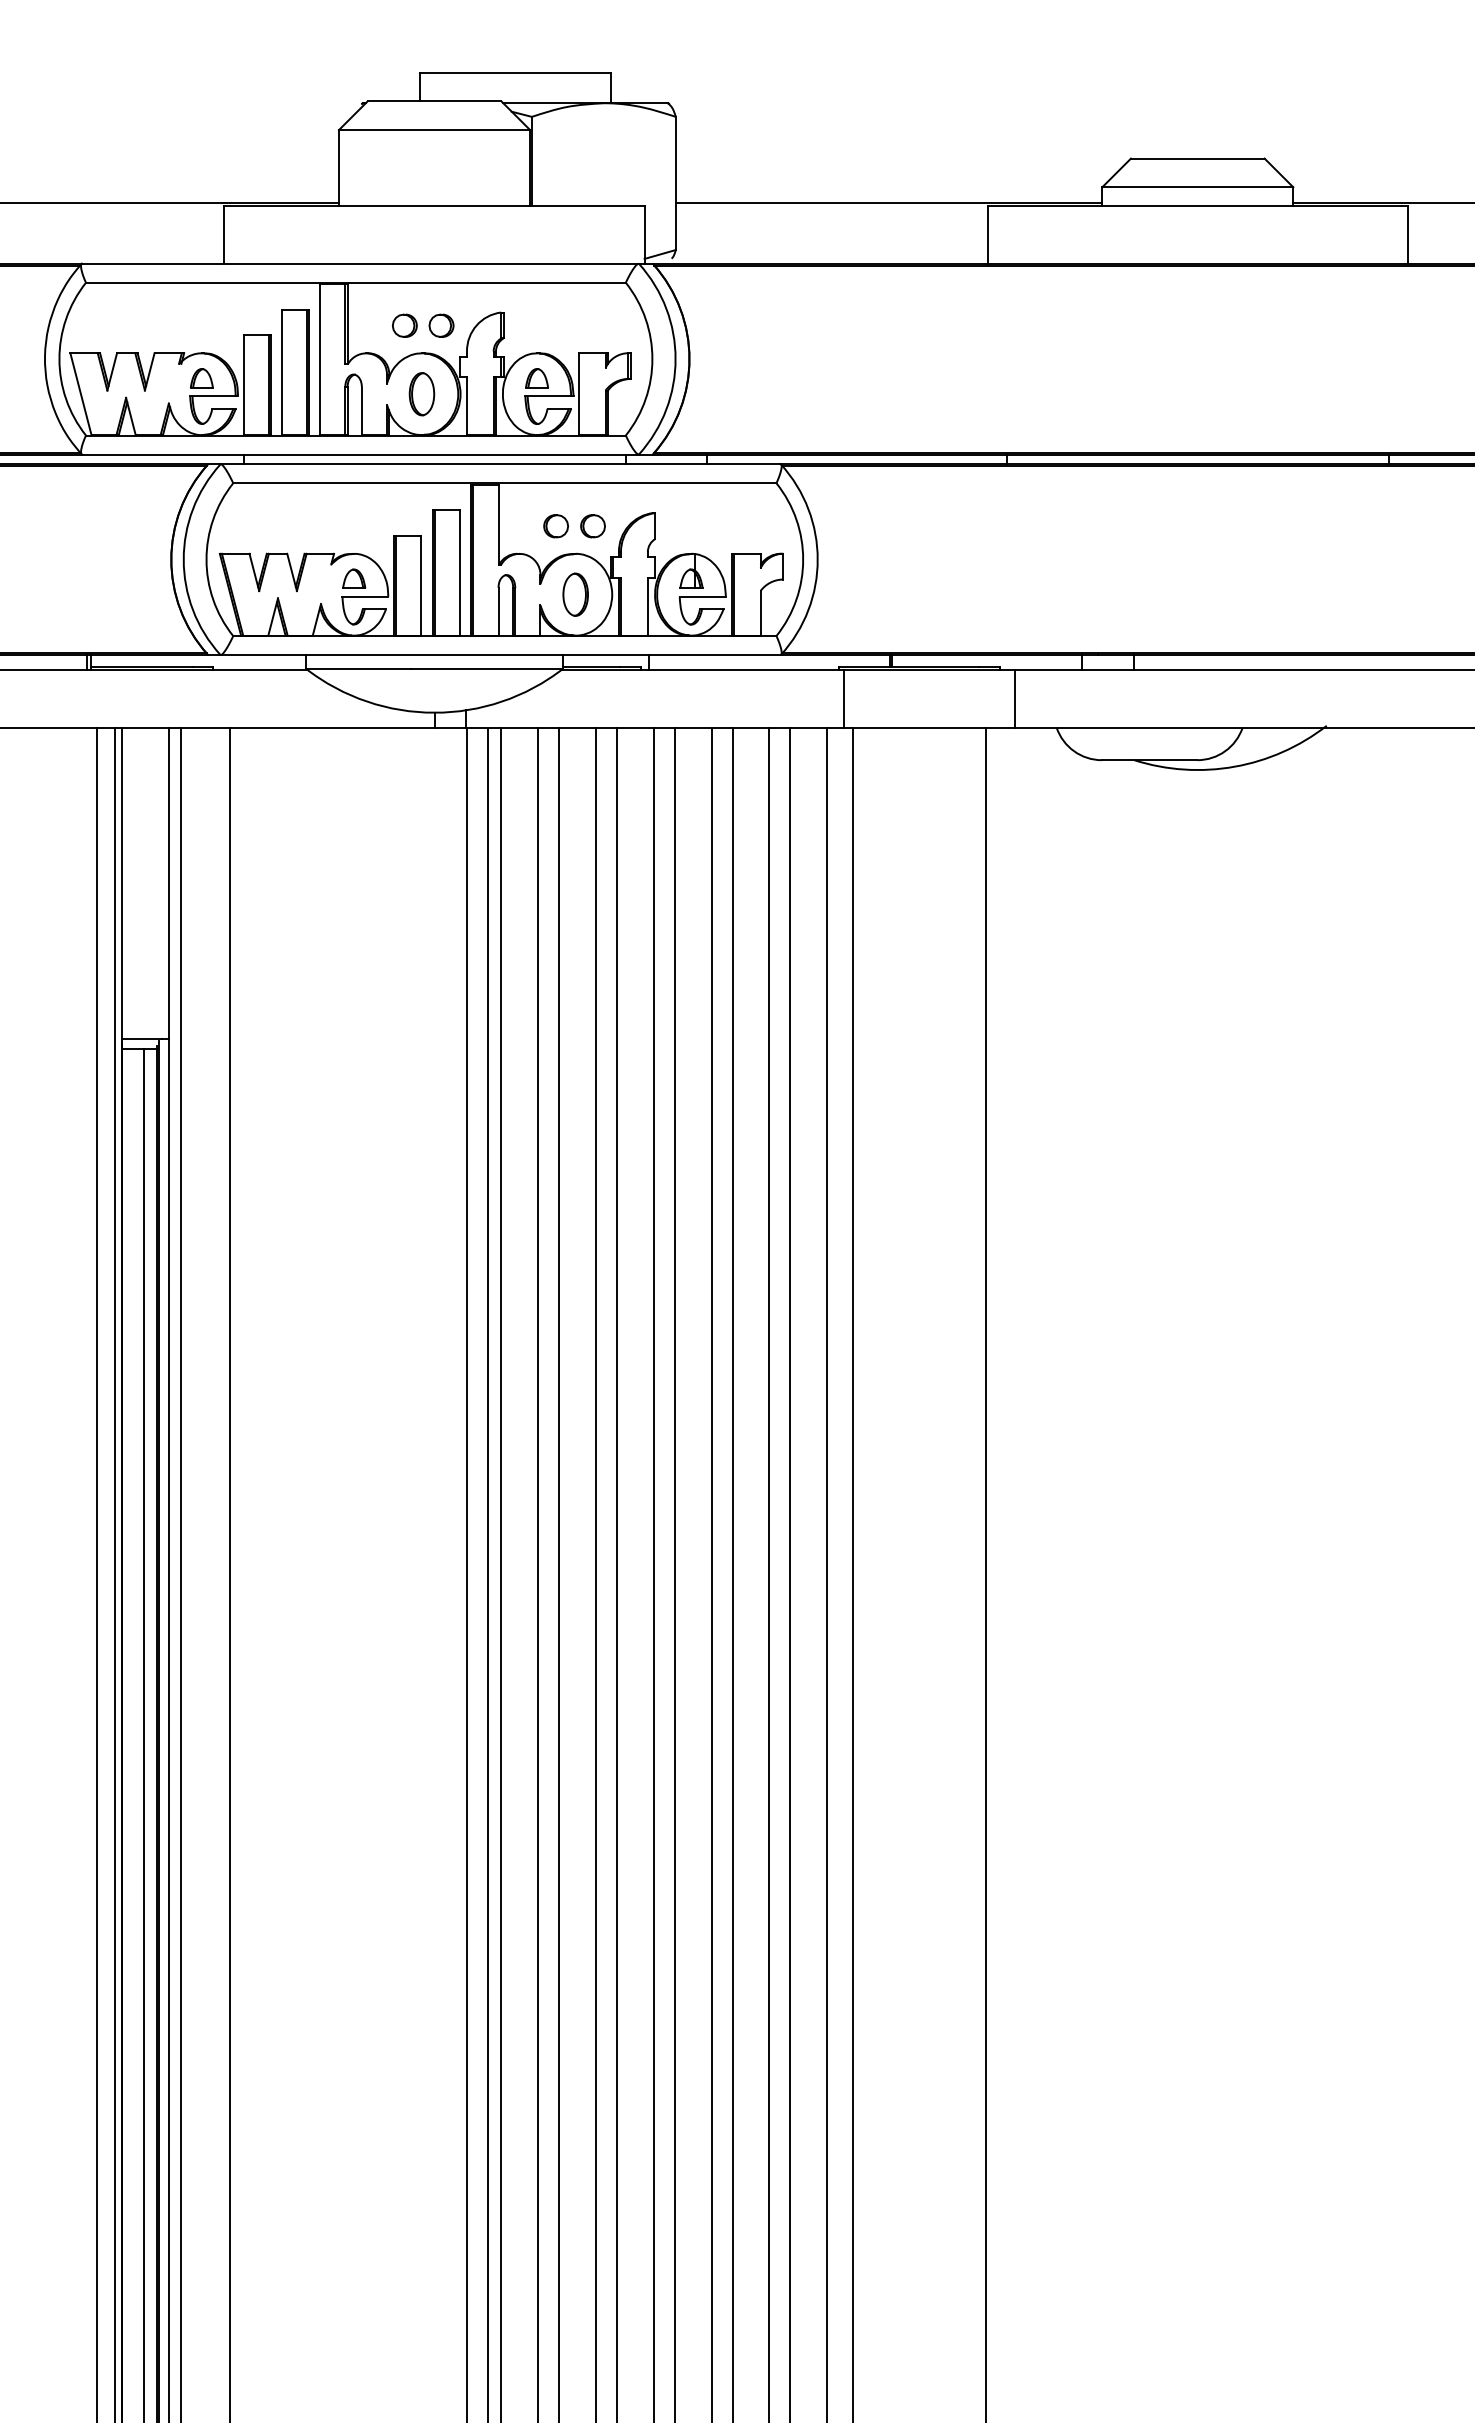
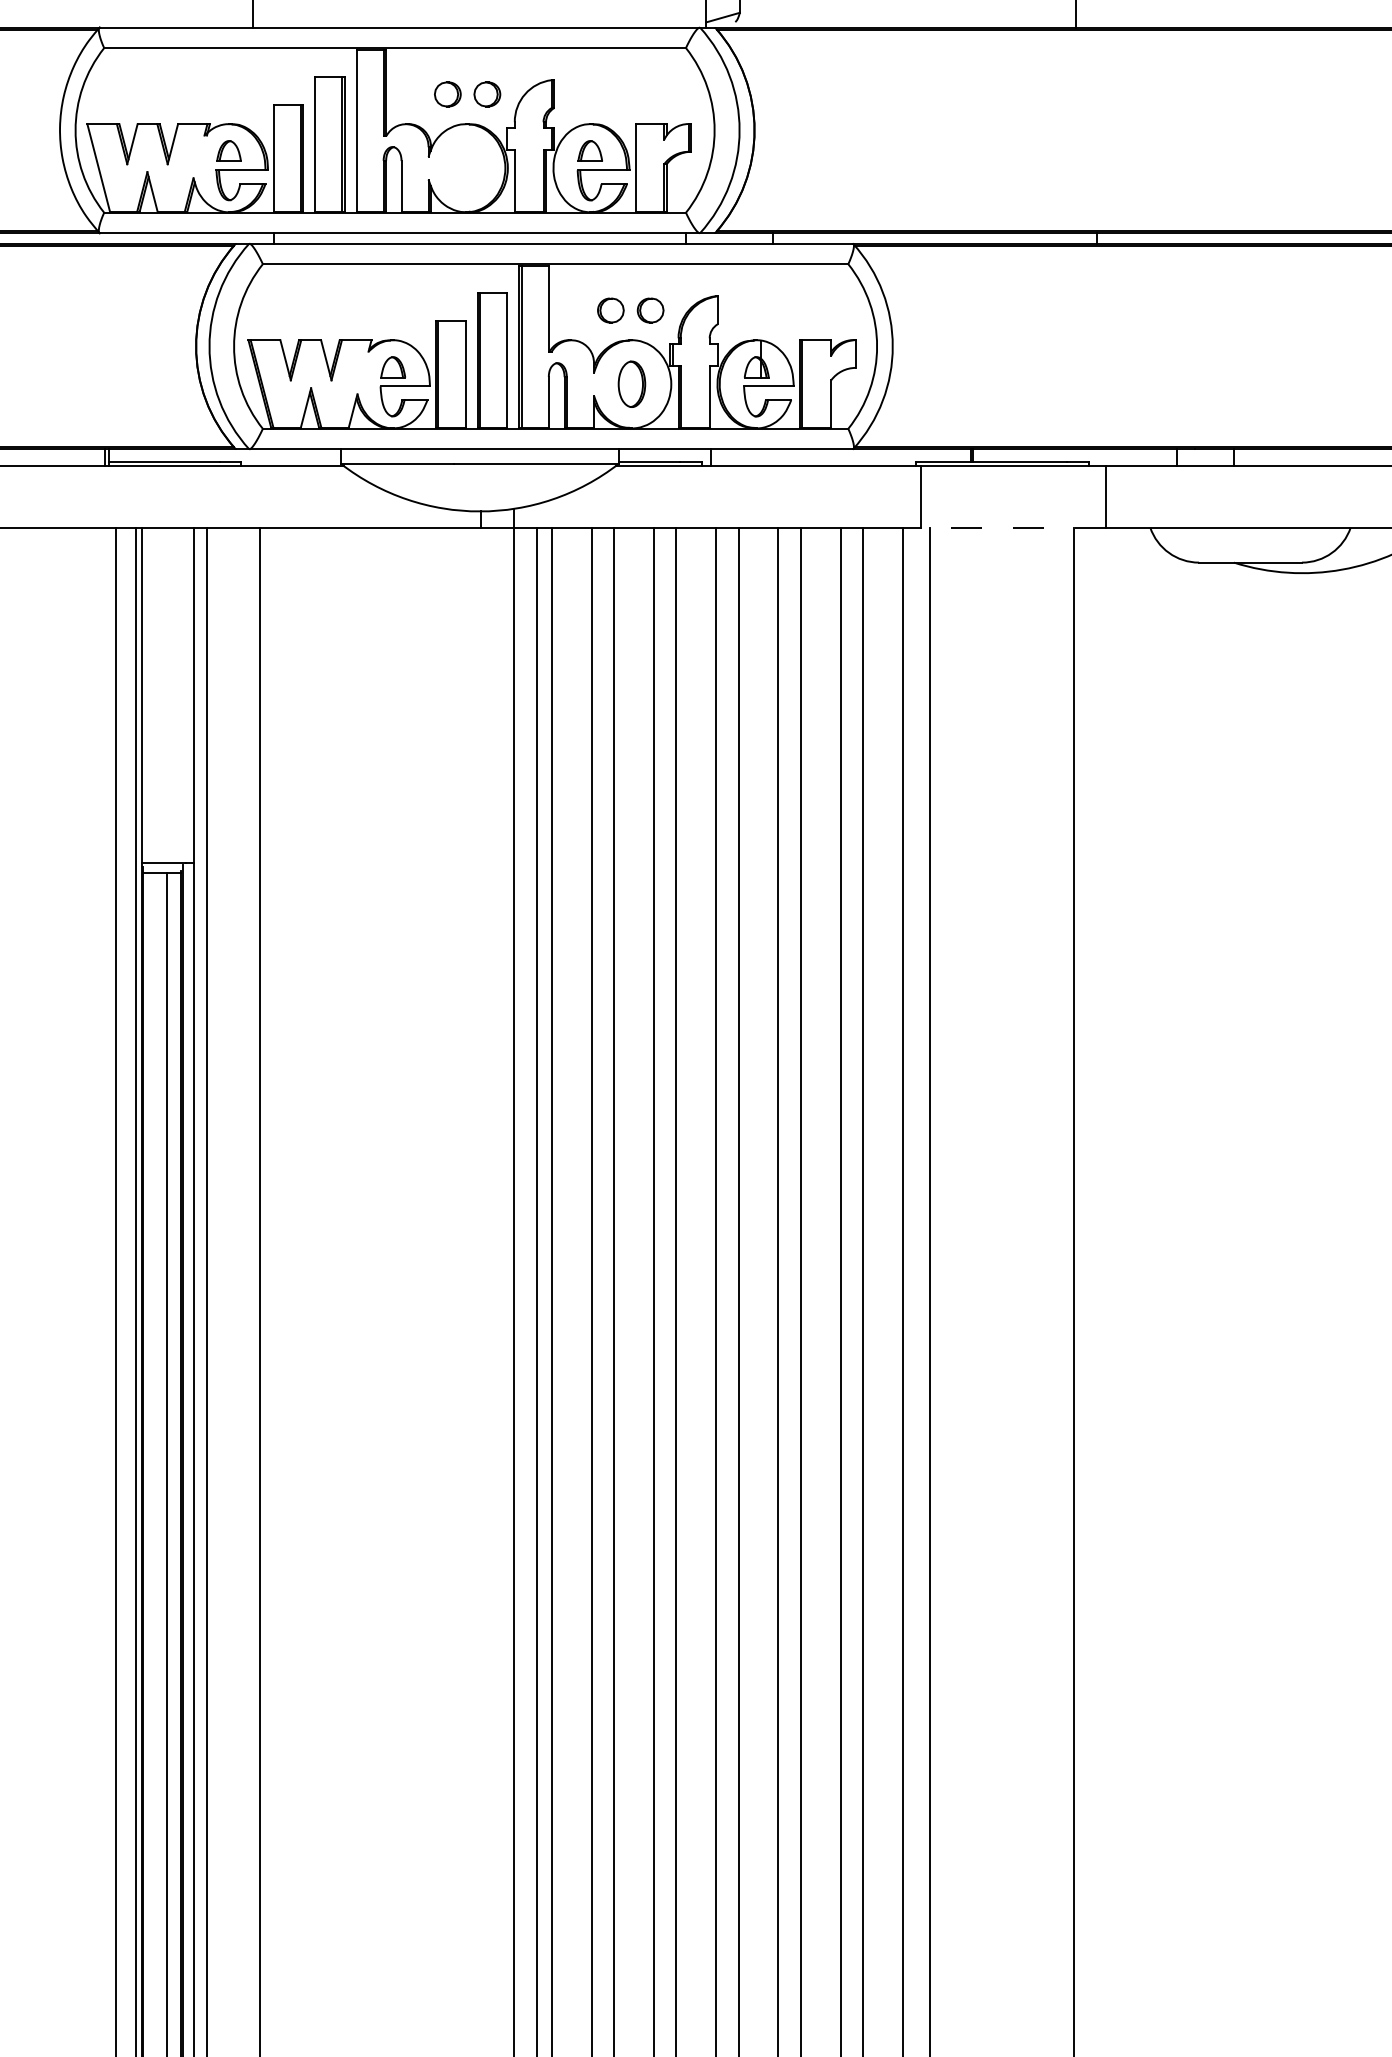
part: (421, 394) -> (465, 168), removed
line: (929, 727) -> (1013, 527), solid -> dashed

